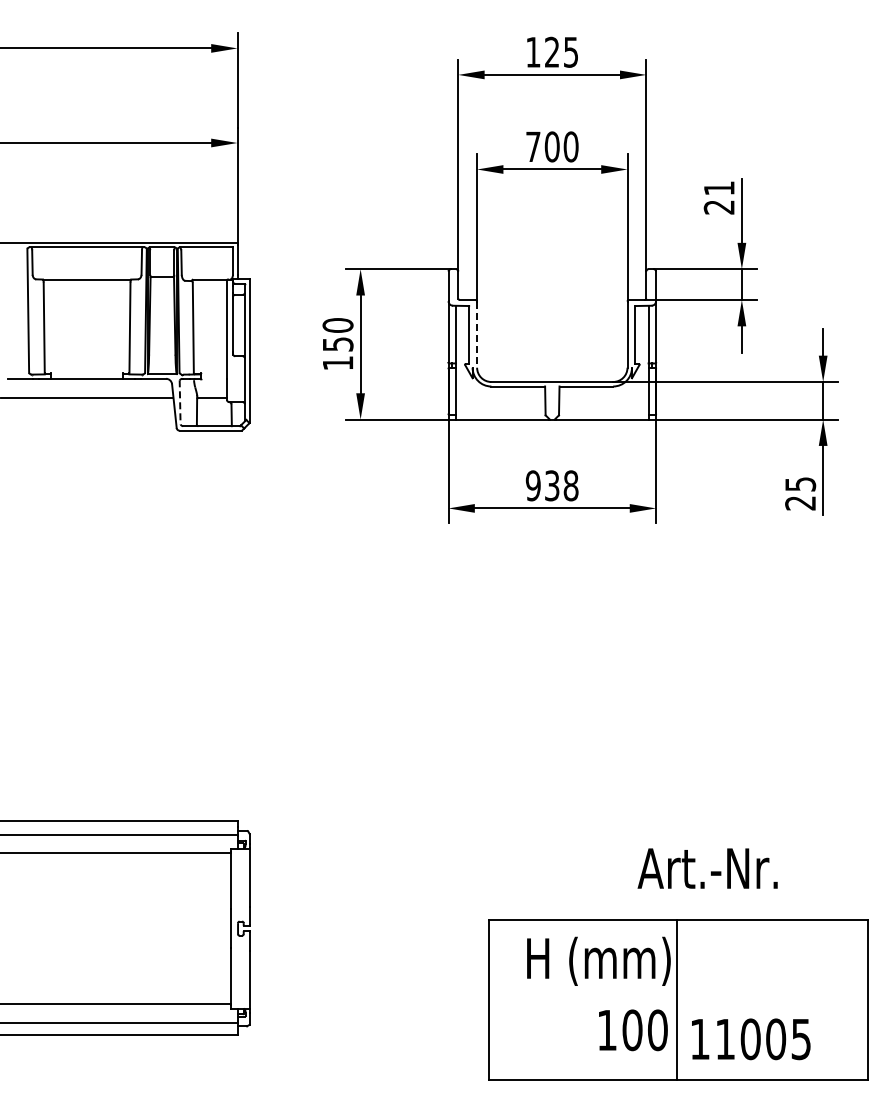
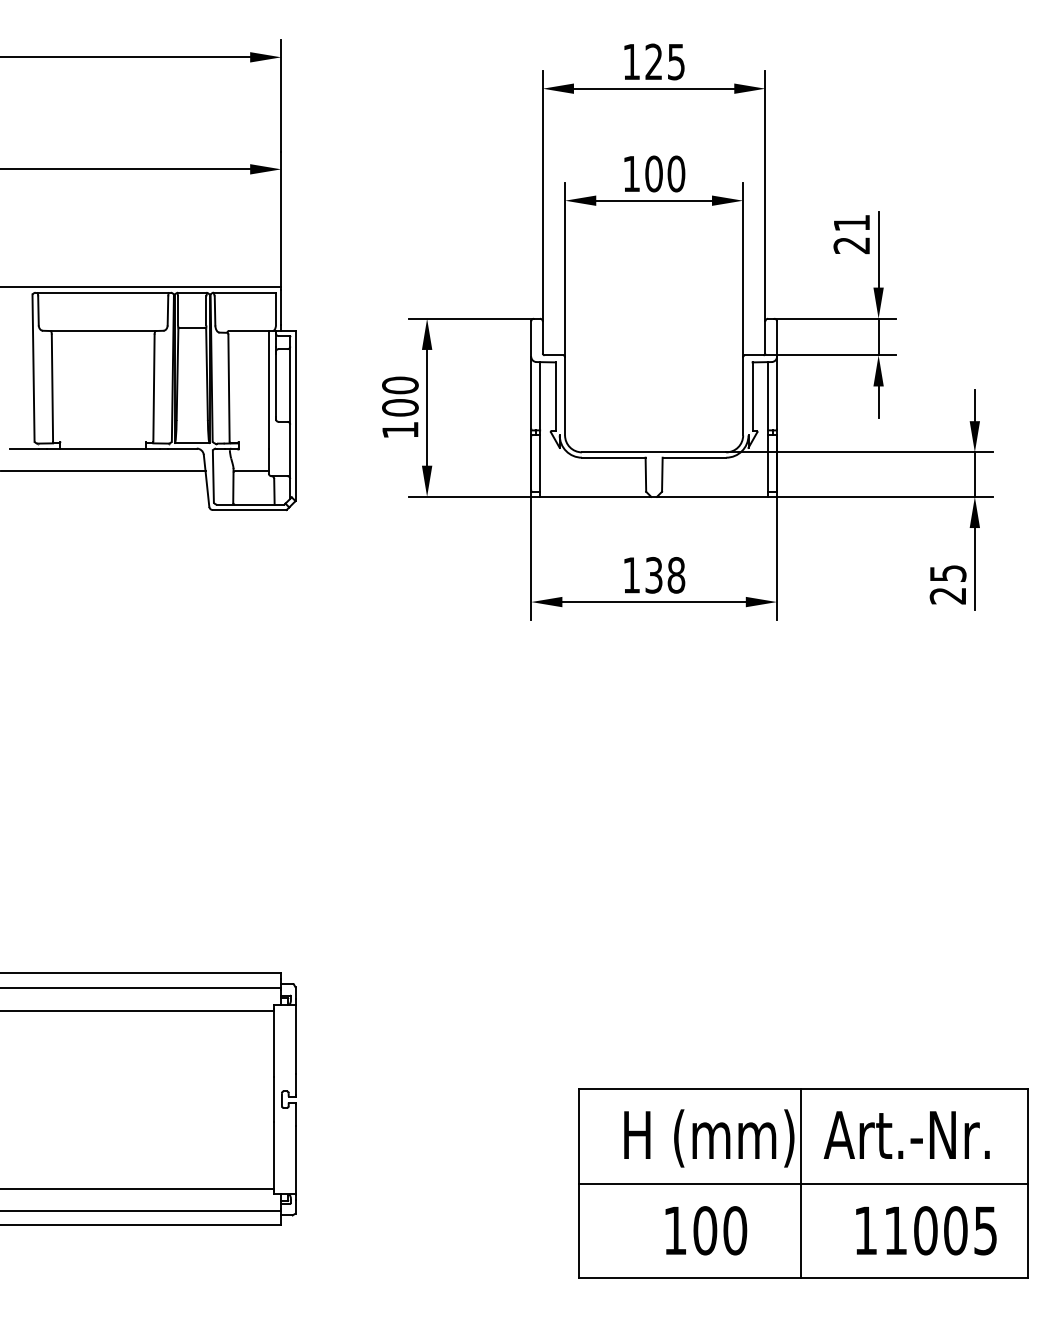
text: (533, 146) -> (631, 173), 700 -> 100
line: (477, 335) -> (565, 397), dashed -> solid
text: (337, 344) -> (399, 407), 150 -> 100
line: (180, 403) -> (213, 477), dashed -> solid
text: (532, 485) -> (630, 574), 938 -> 138
text: (707, 868) -> (906, 1135), moved
line: (678, 999) -> (803, 1183), added
text: (633, 1030) -> (706, 1230), moved
text: (751, 1039) -> (926, 1230), moved

